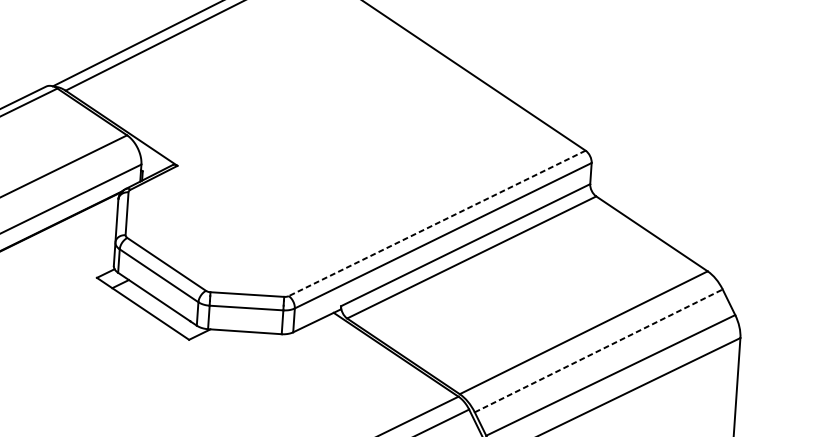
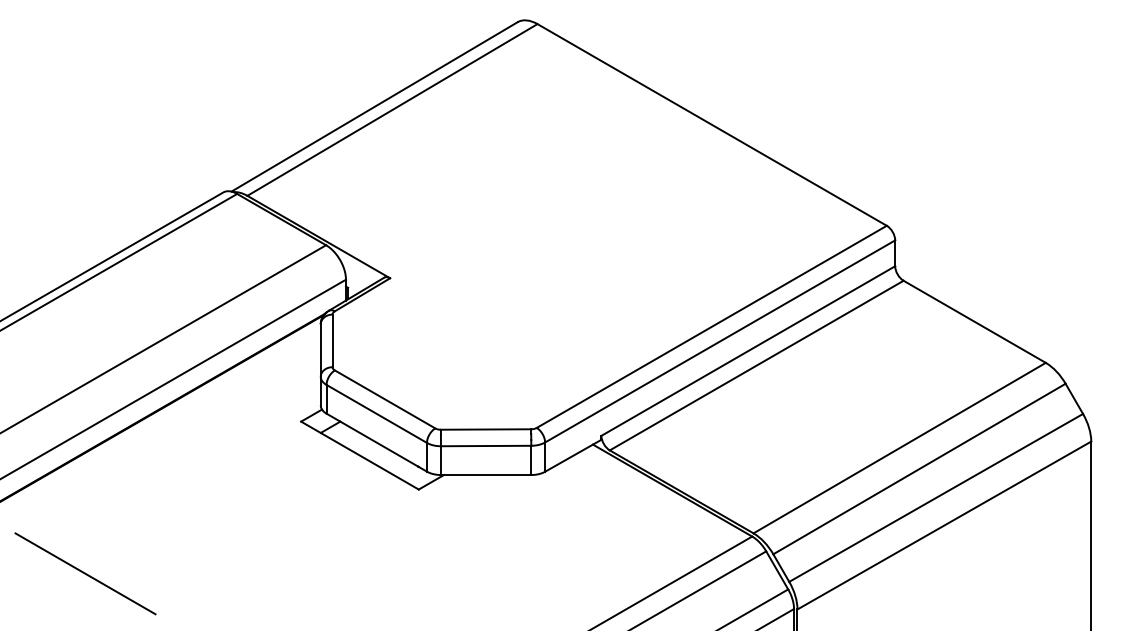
line: (436, 223) -> (711, 327), dashed -> solid
line: (598, 350) -> (919, 468), dashed -> solid

